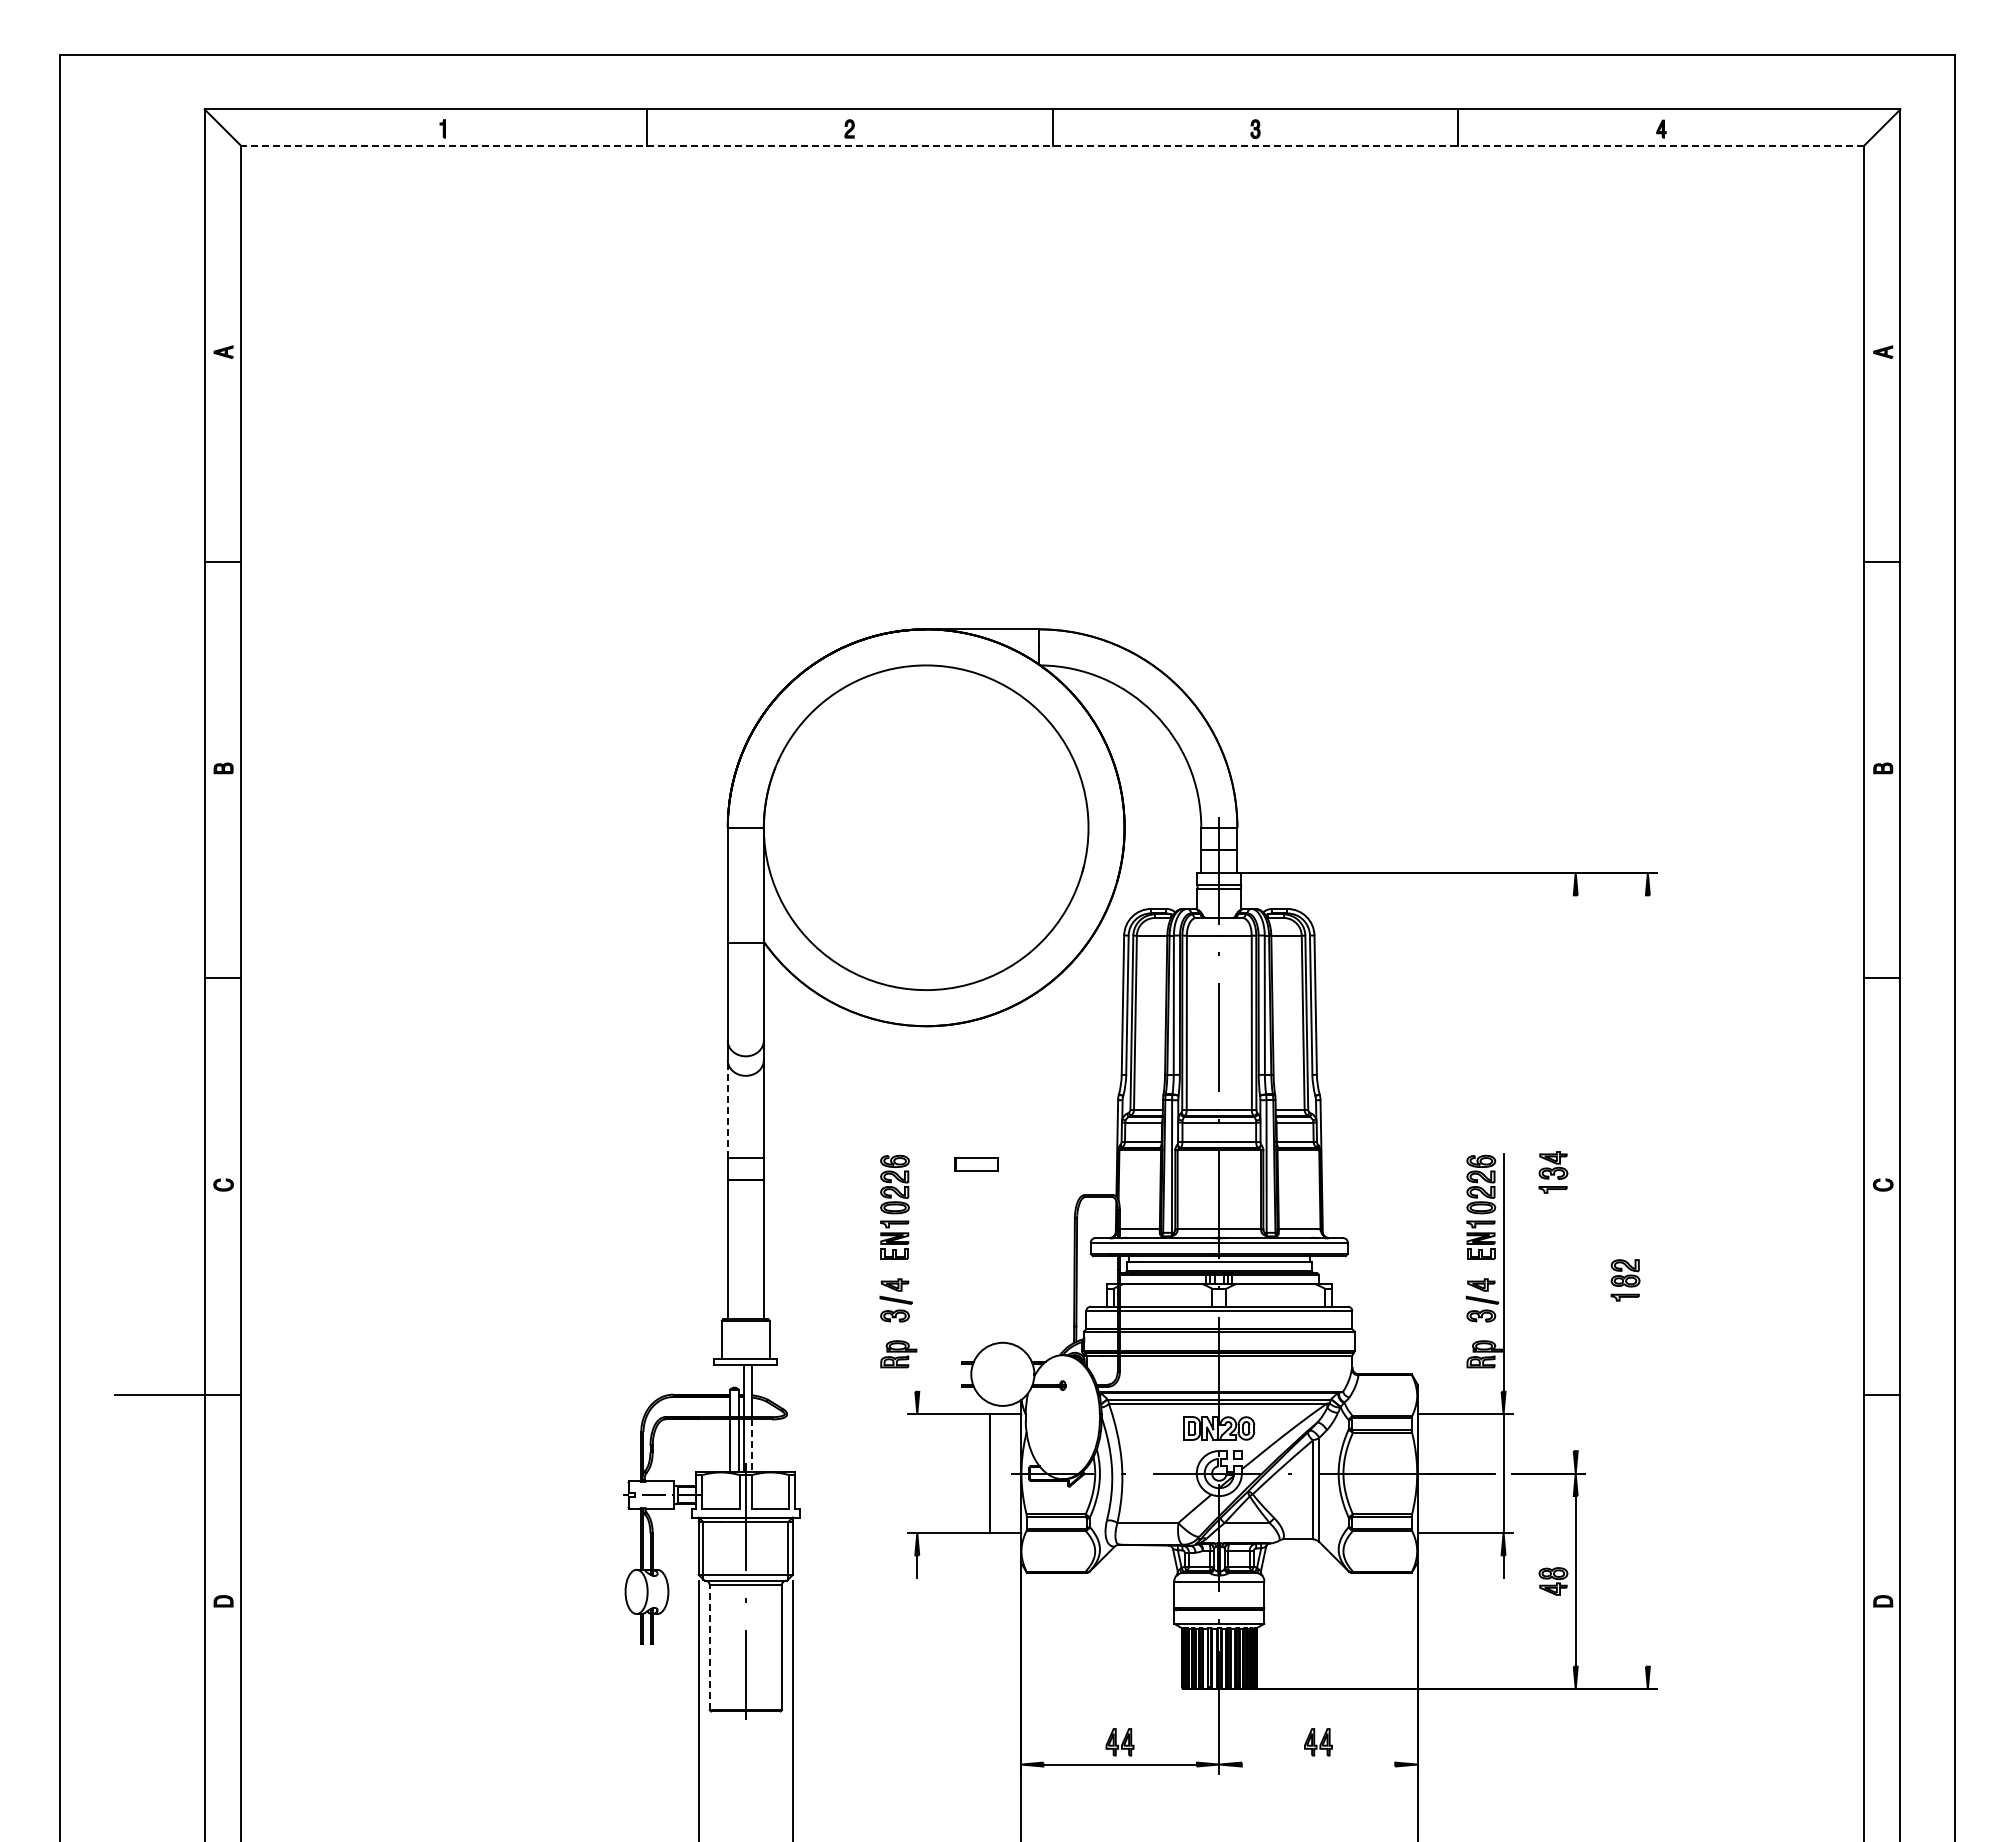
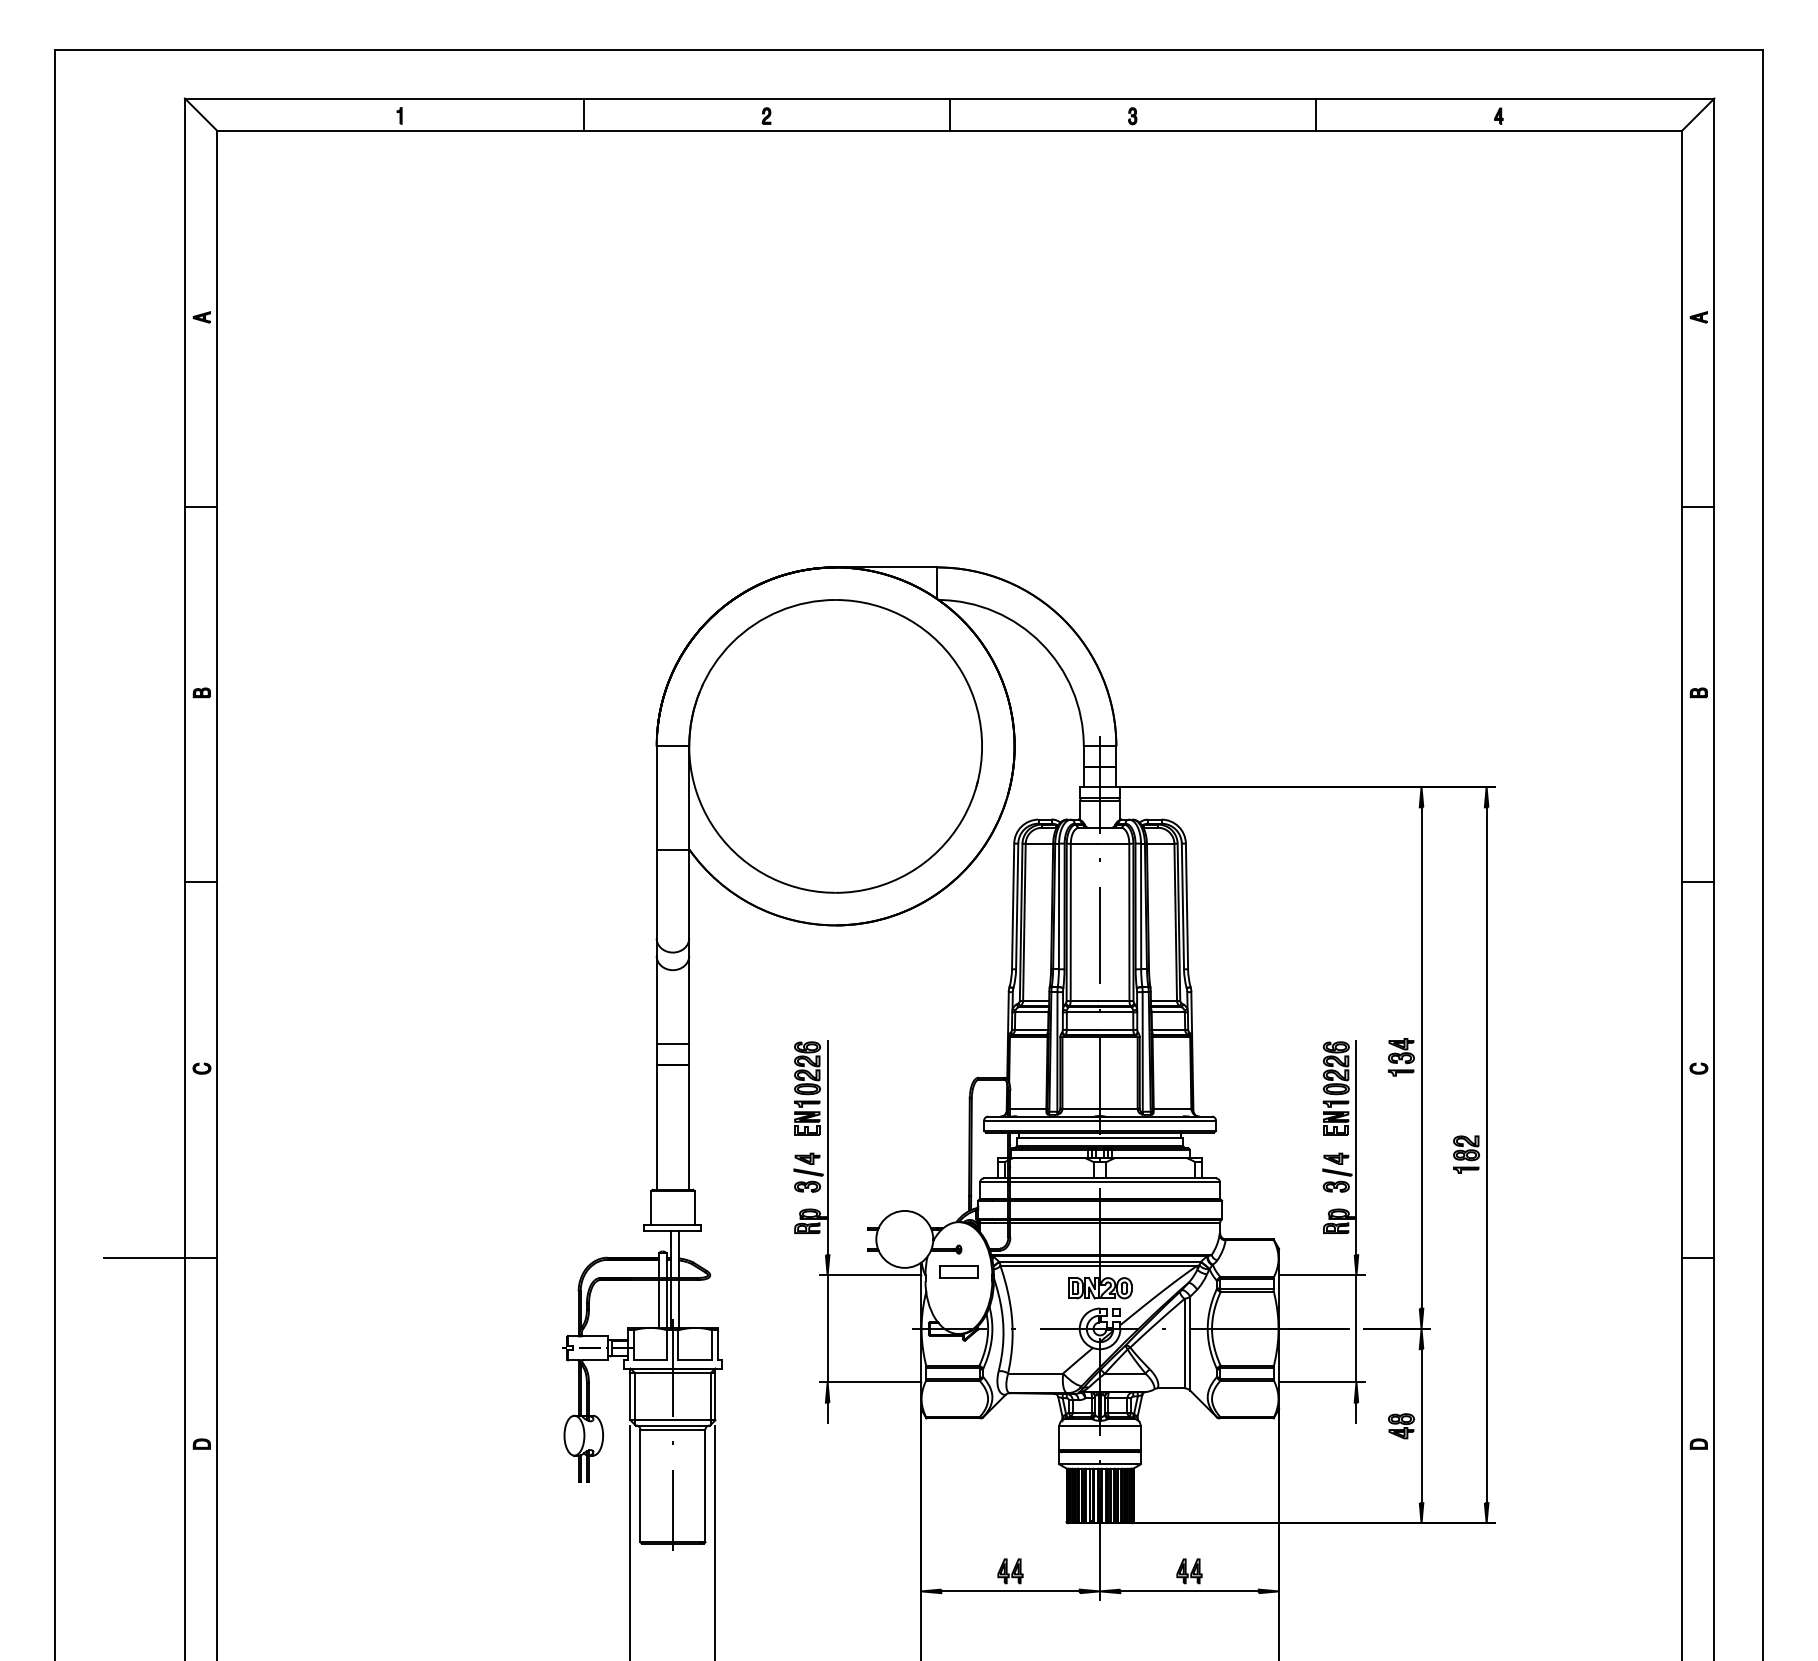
line: (1052, 145) -> (949, 130), dashed -> solid
line: (727, 1109) -> (656, 1000), dashed -> solid
part: (976, 1164) -> (958, 1272), moved
line: (1575, 1173) -> (1421, 1058), added
line: (917, 1272) -> (827, 1147), added
line: (1647, 1280) -> (1486, 1154), added
line: (752, 1446) -> (678, 1304), dashed -> solid
line: (990, 1473) -> (827, 1328), moved
line: (709, 1647) -> (640, 1485), dashed -> solid
line: (1318, 1764) -> (1189, 1591), added

